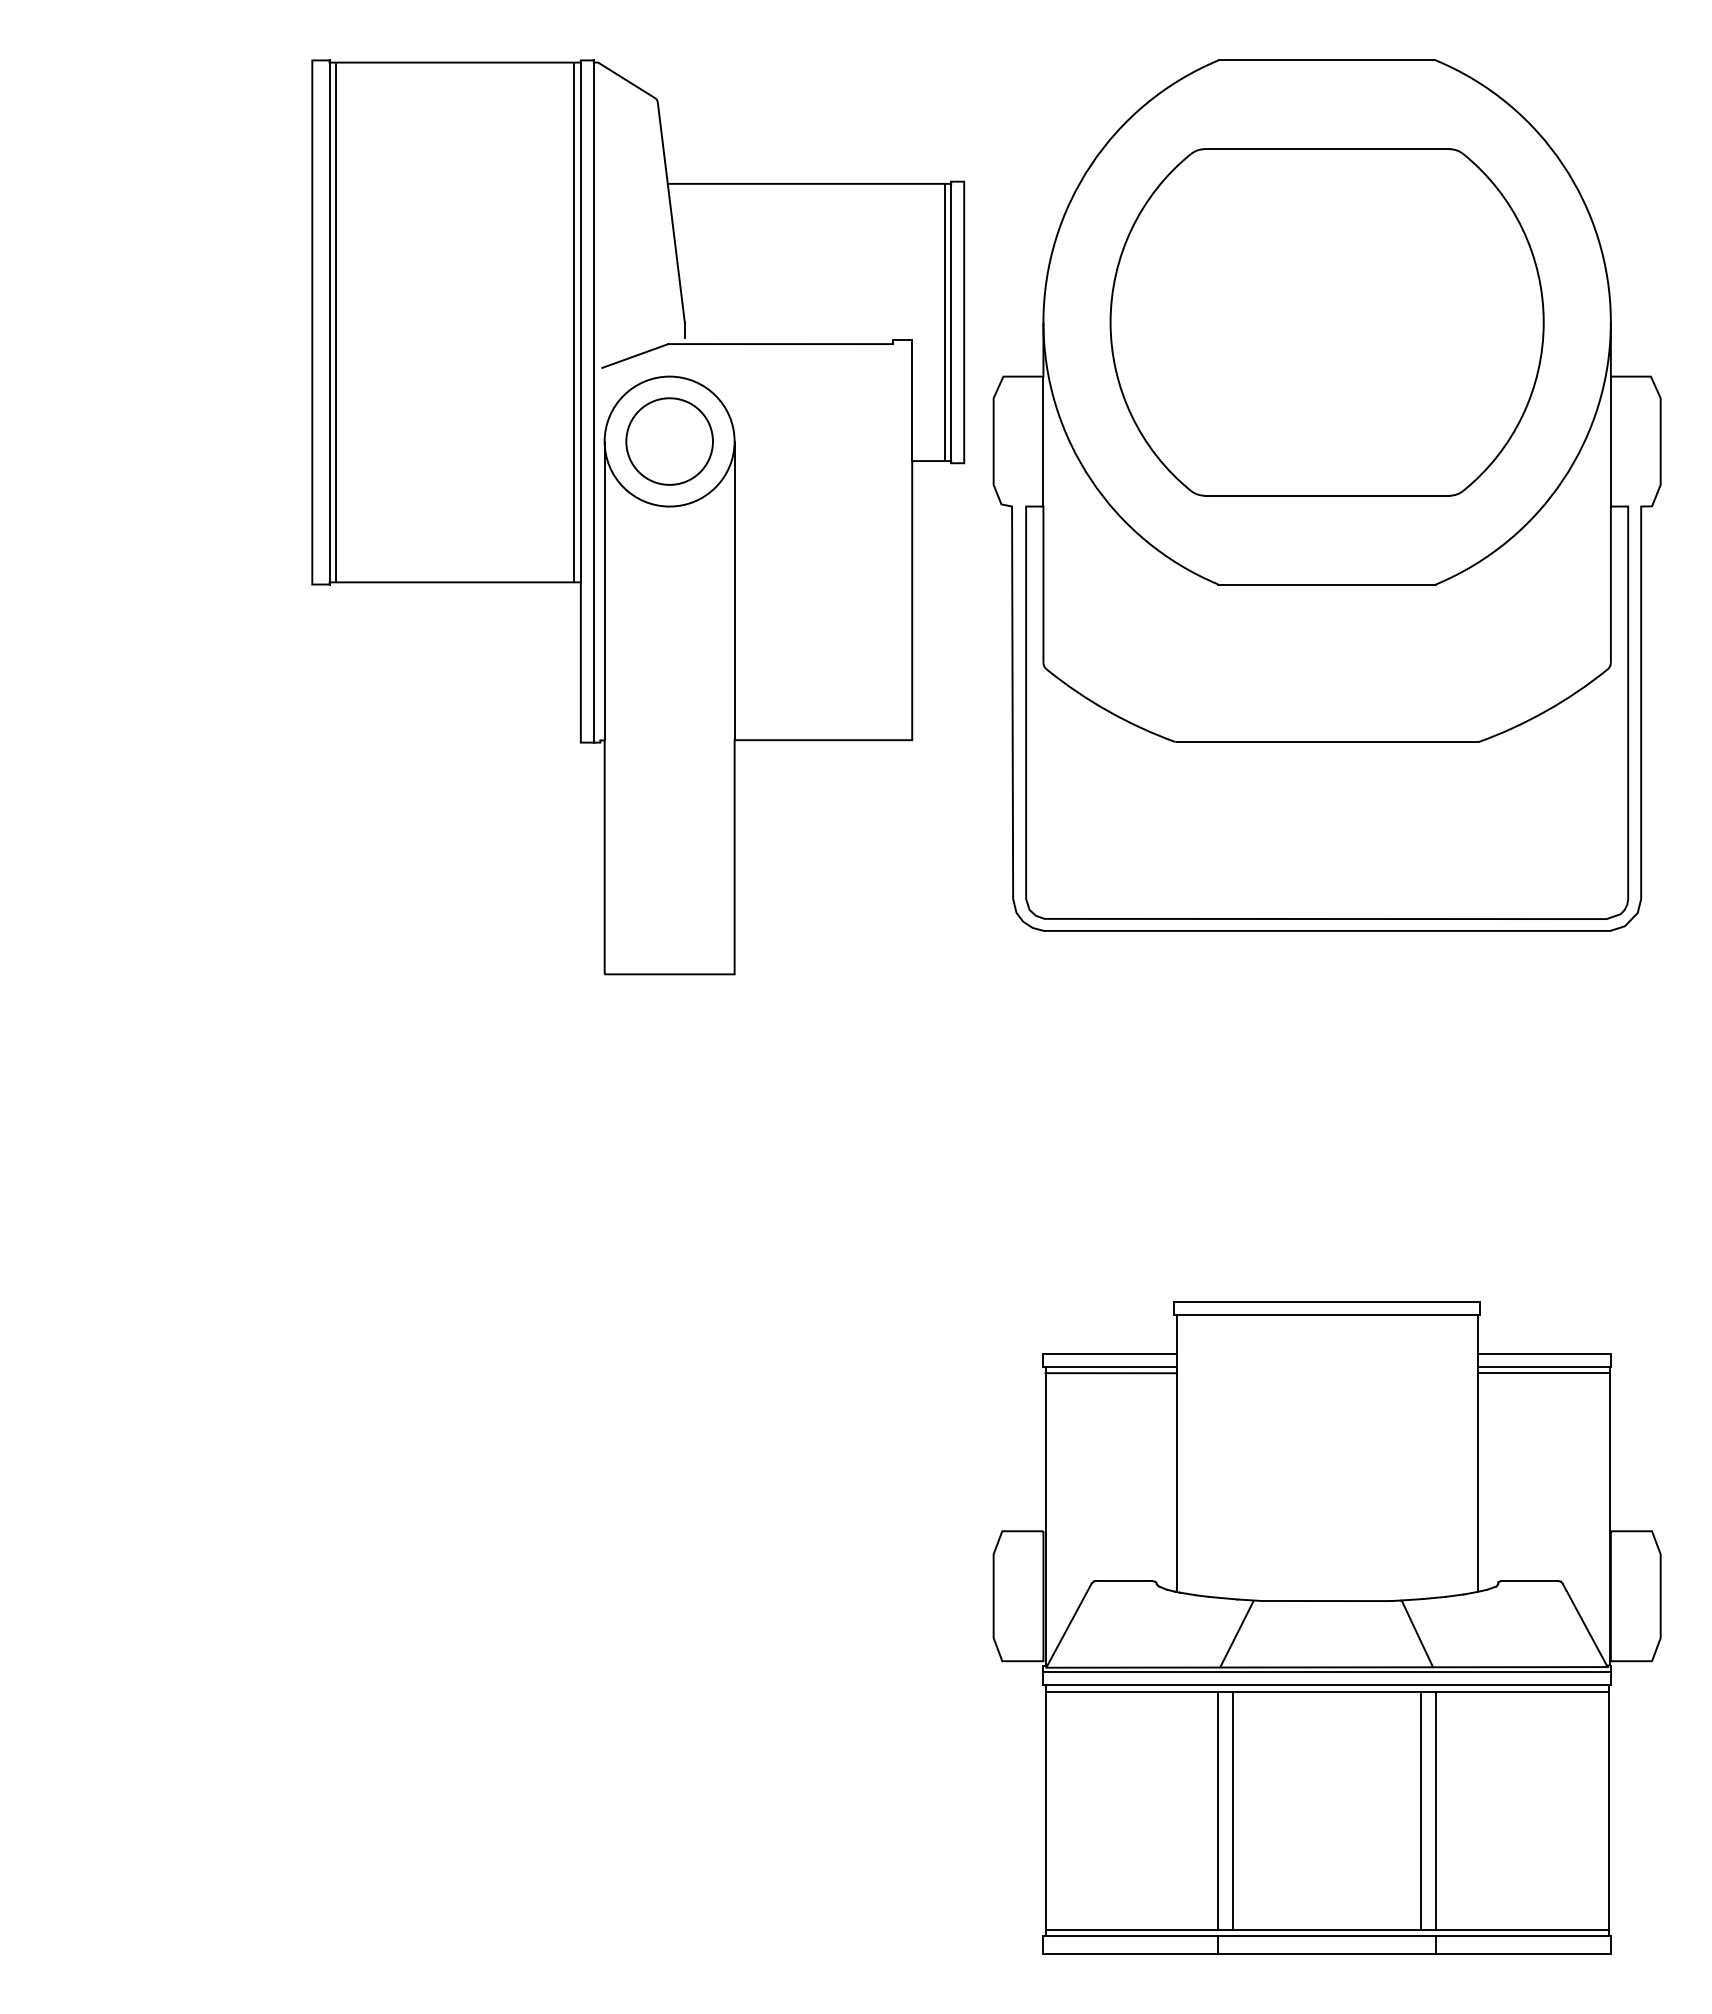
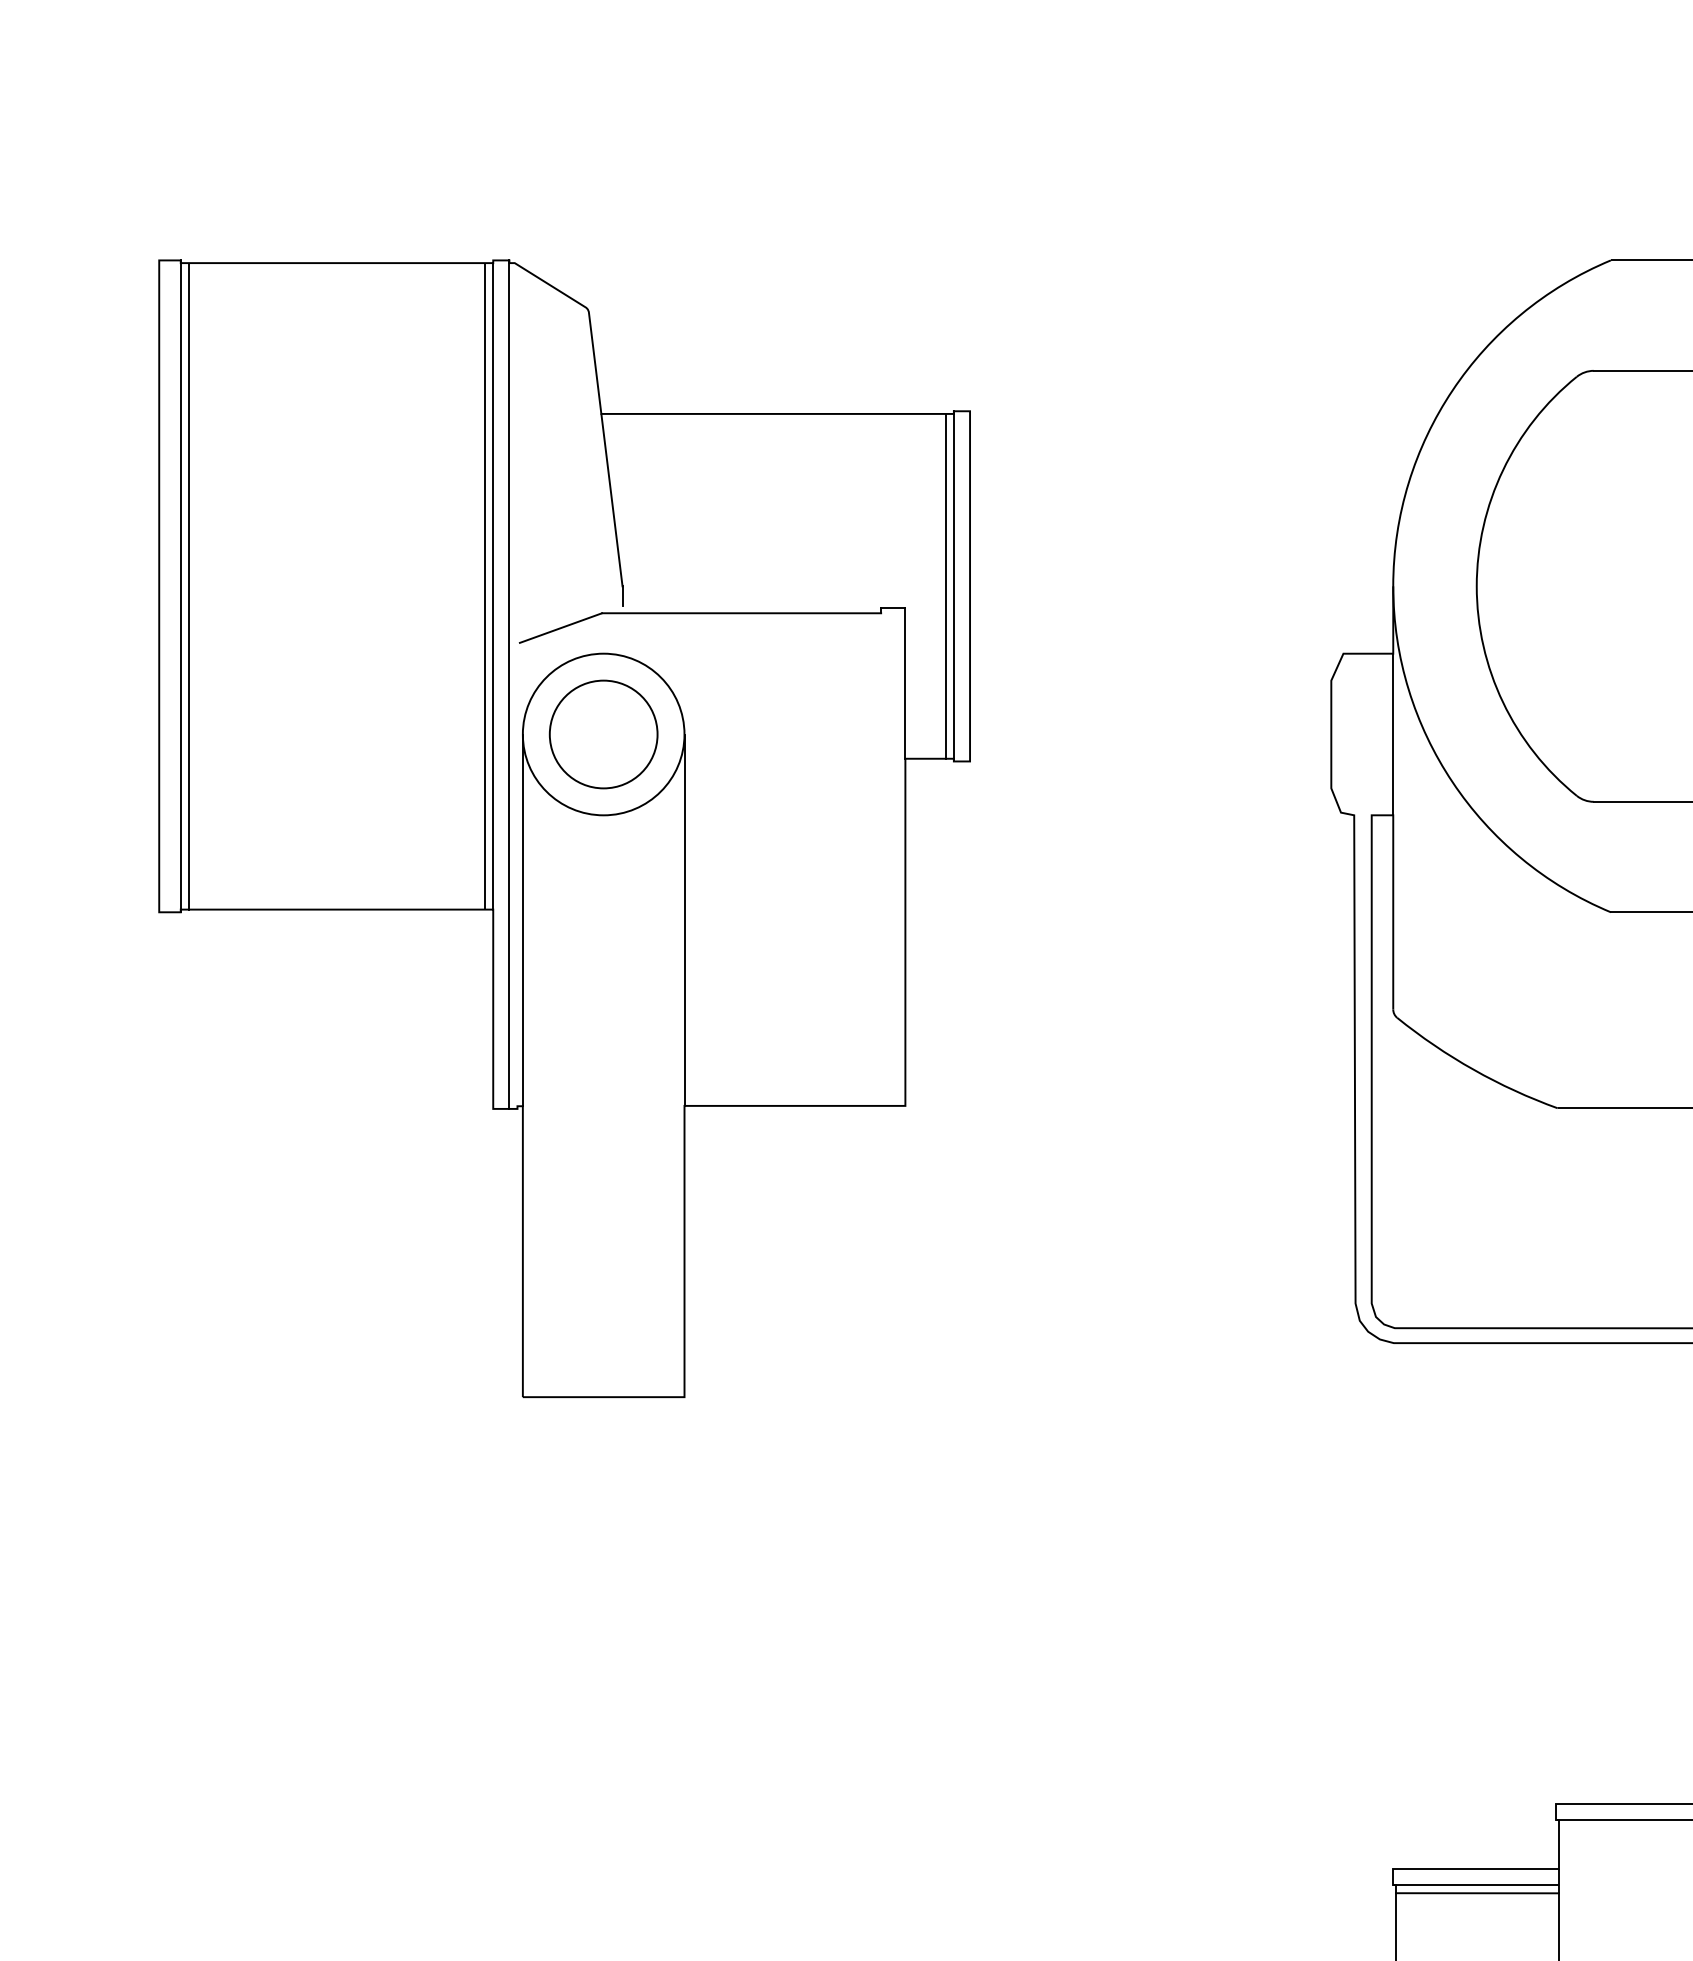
part: (638, 517) -> (564, 828), moved

